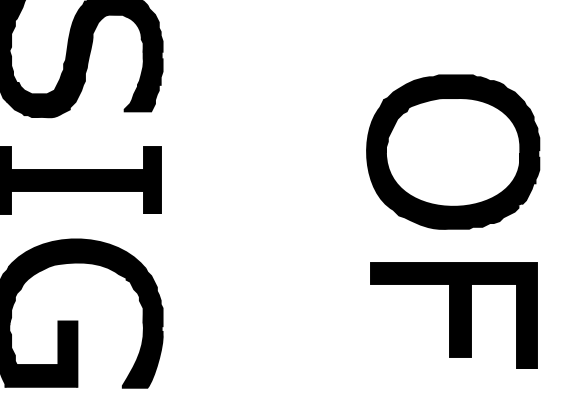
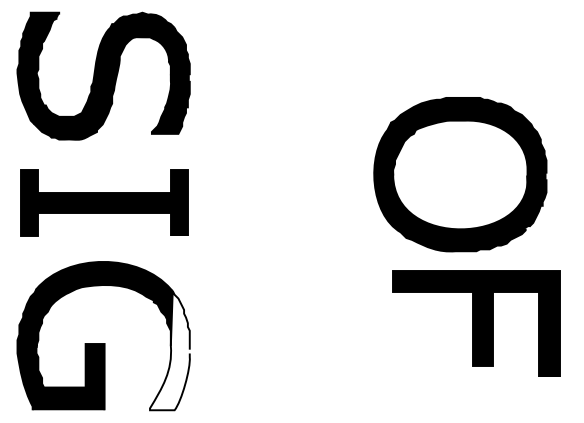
part: (453, 151) -> (460, 174), moved
part: (454, 314) -> (476, 323), moved
fill: (142, 327) -> (169, 350), removed

